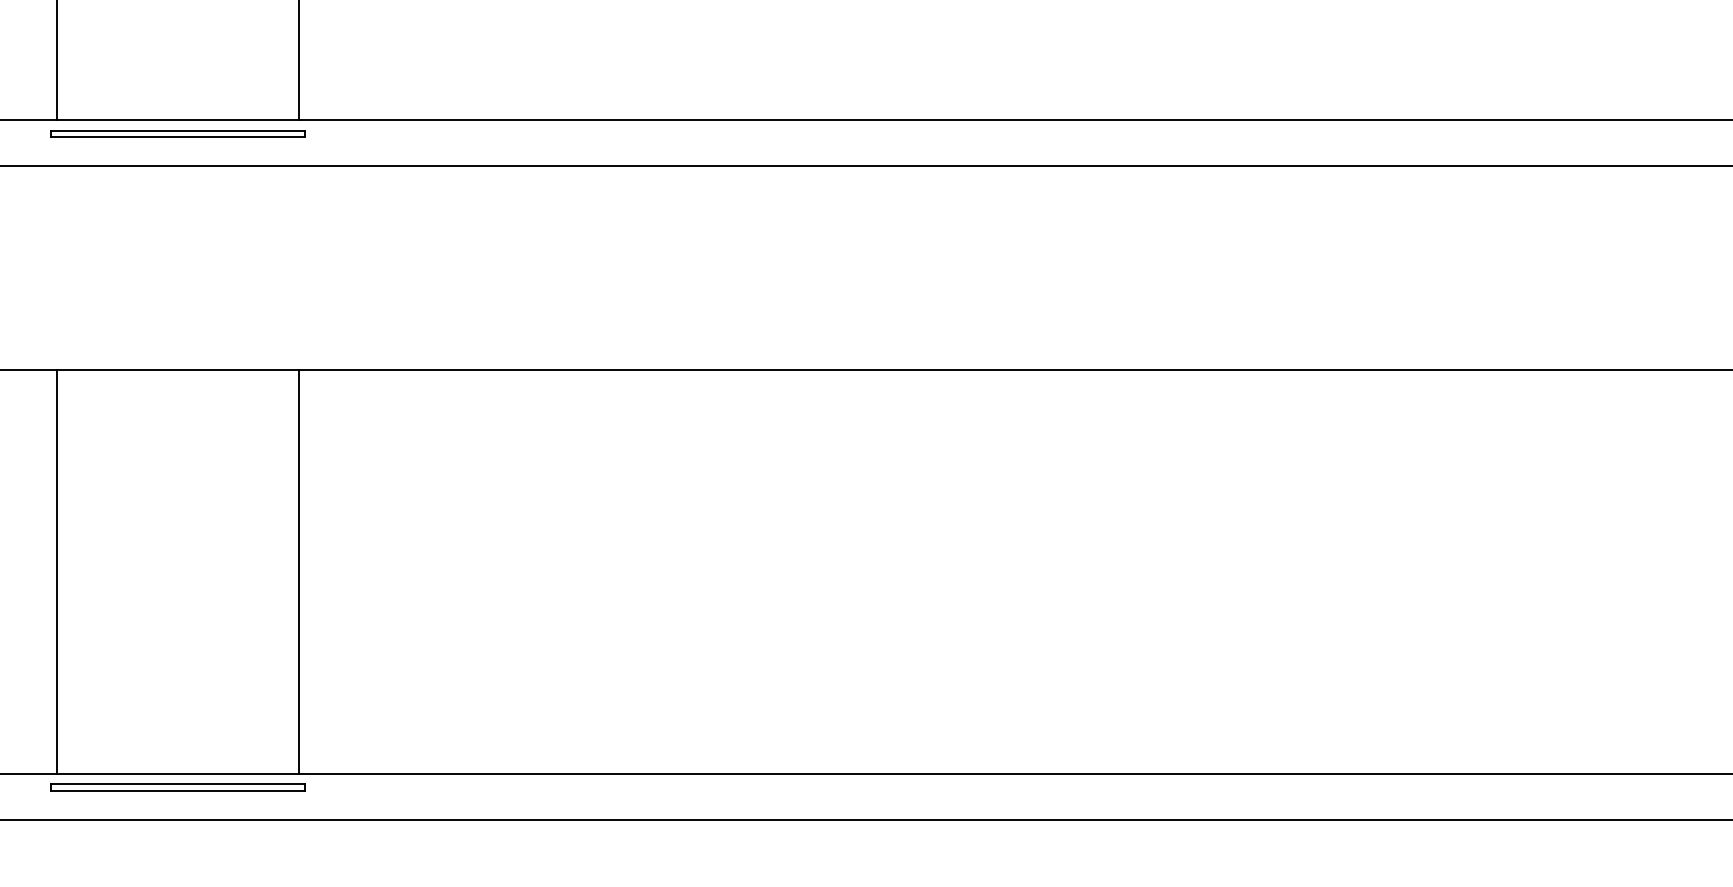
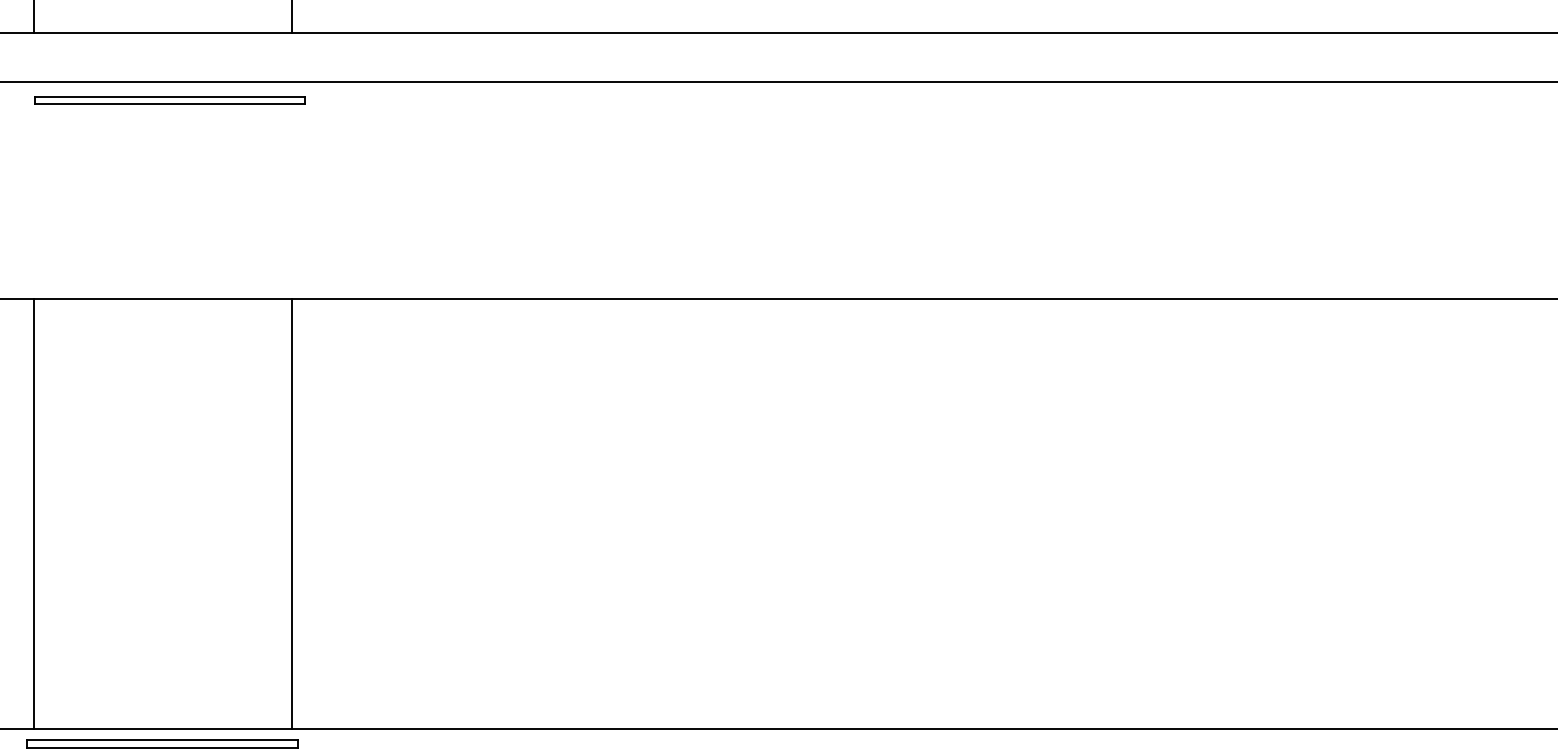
part: (177, 133) -> (169, 100), moved

